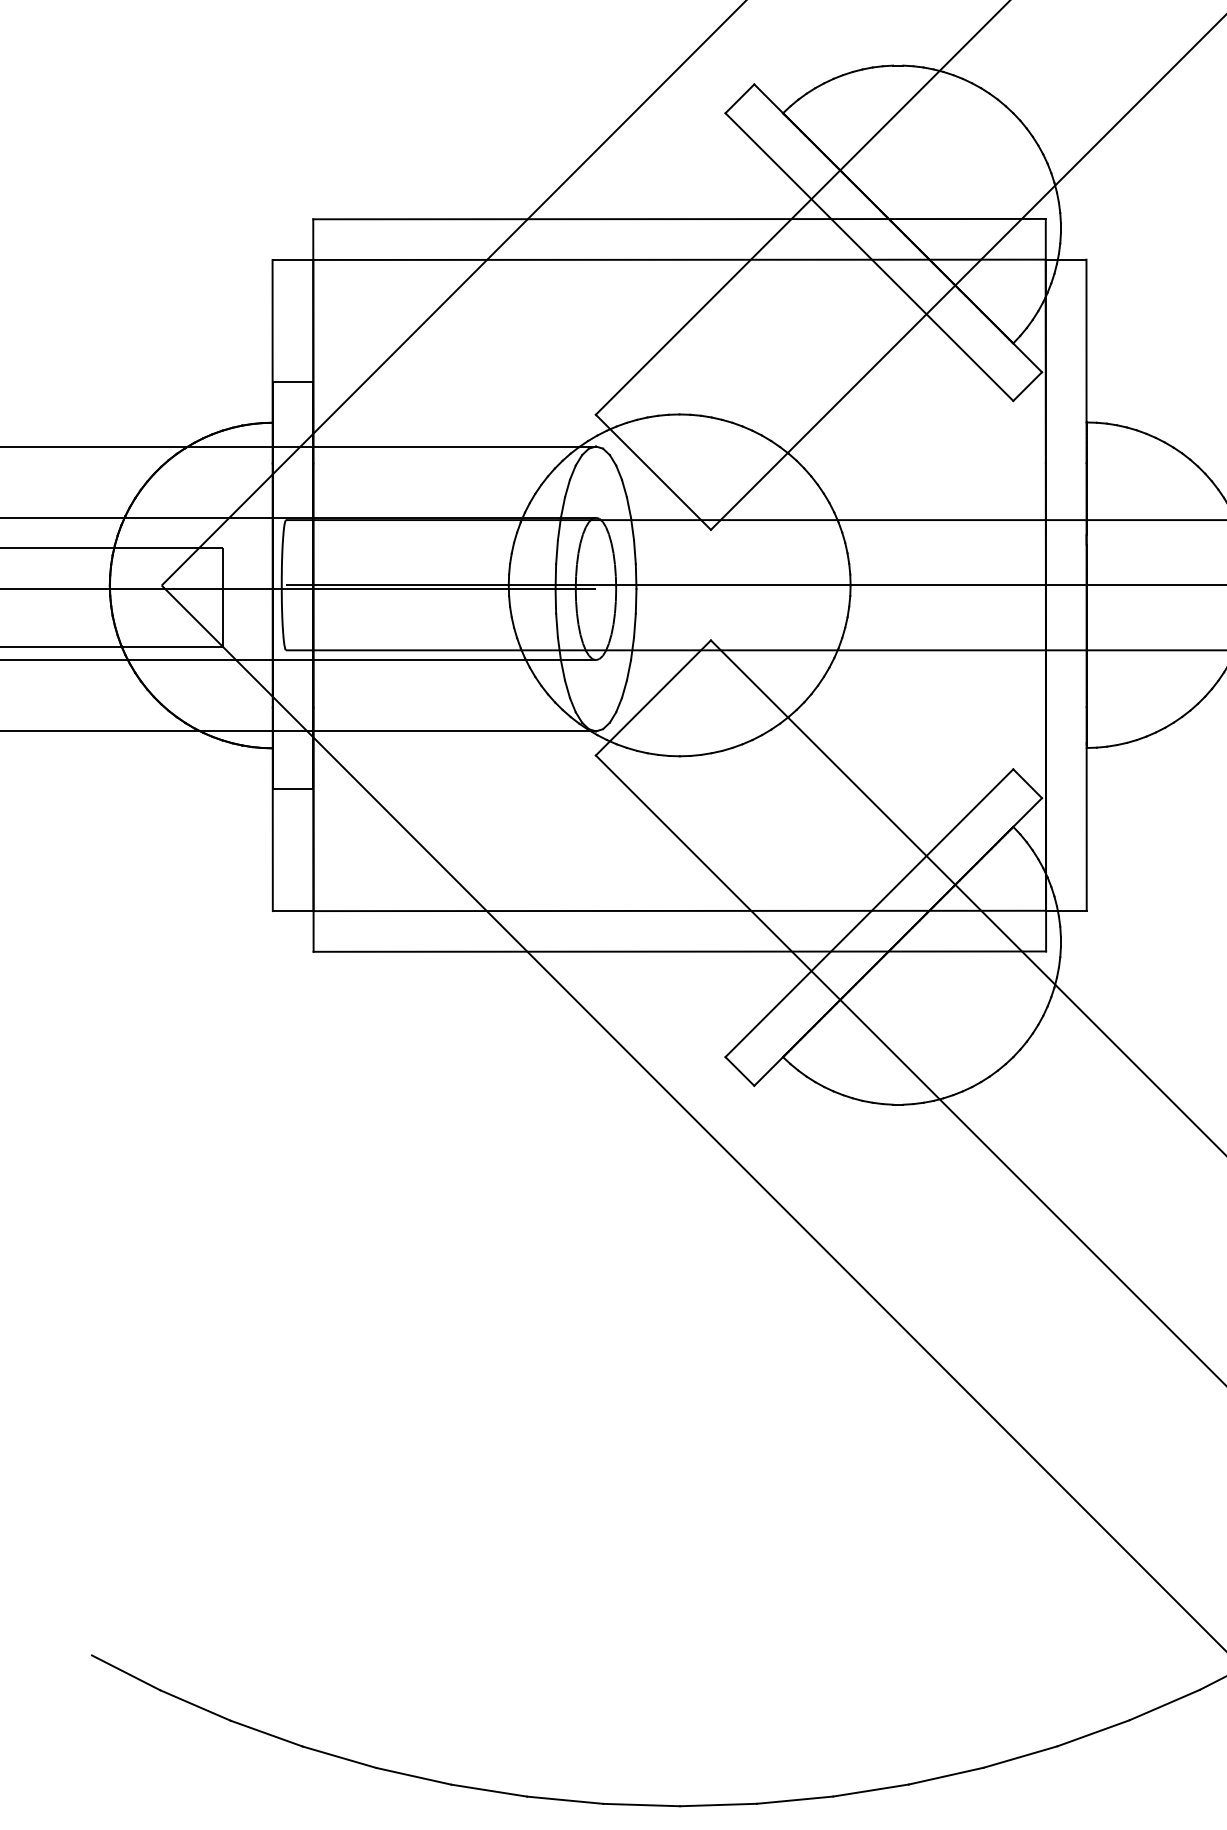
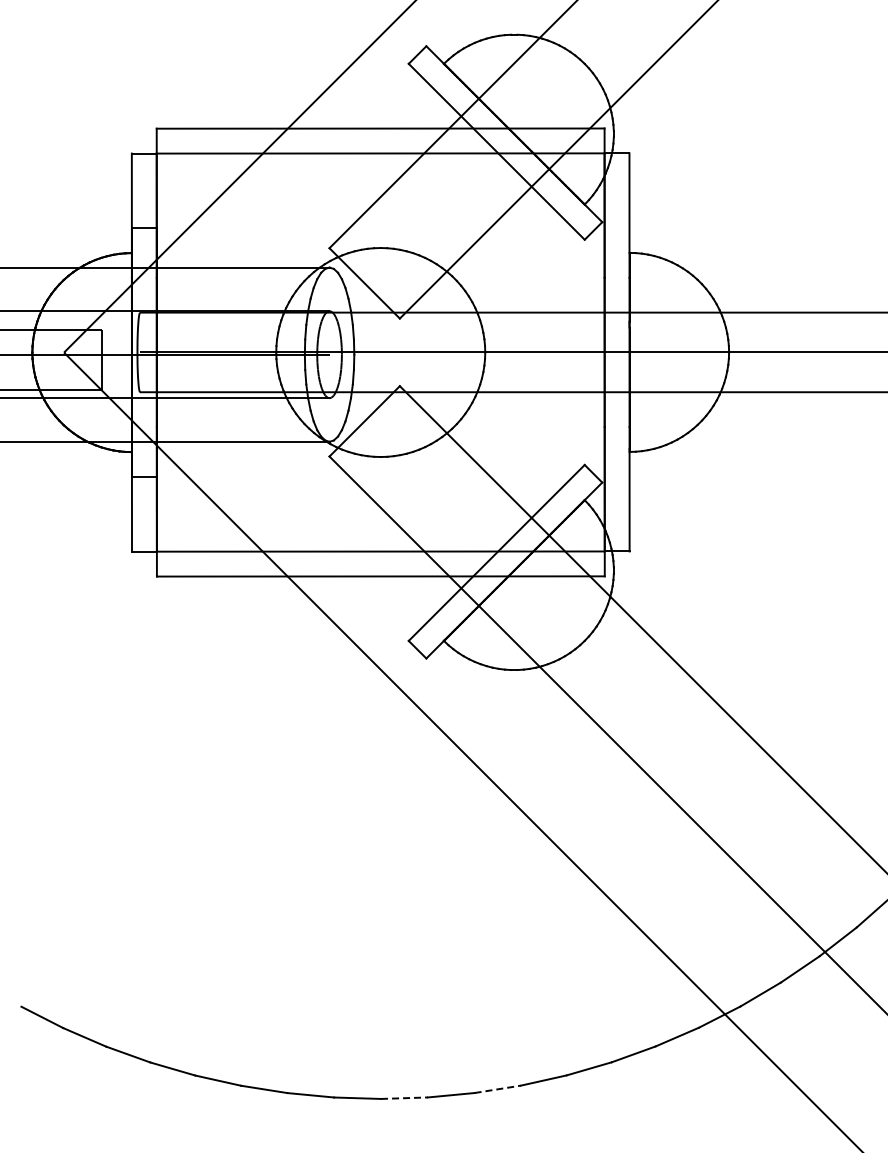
line: (872, 1790) -> (498, 1089), solid -> dashed
line: (718, 1805) -> (404, 1098), solid -> dashed

